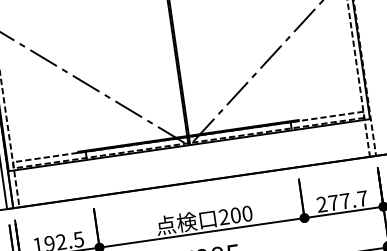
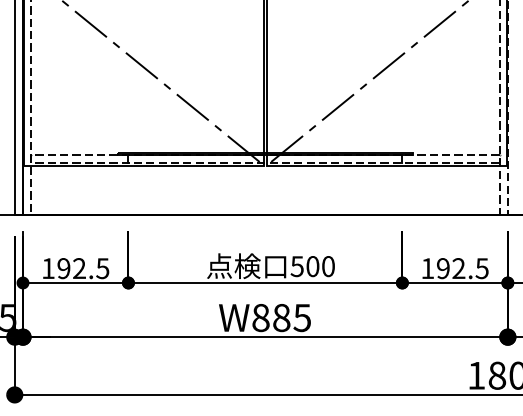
text: (341, 201) -> (454, 268), 277.7 -> 192.5
text: (223, 217) -> (296, 266), 200 -> 500

